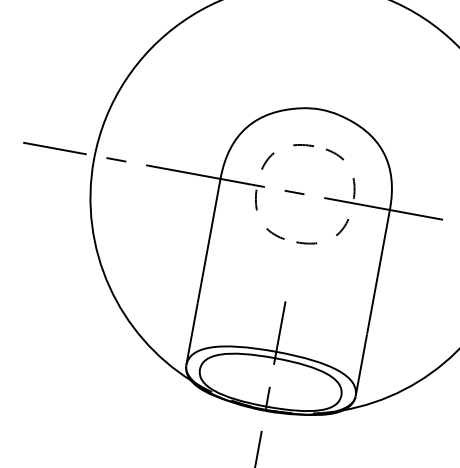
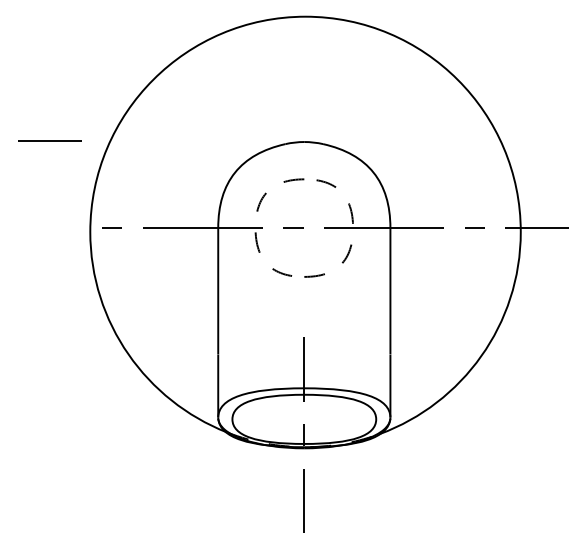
line: (54, 147) -> (49, 140), moved

